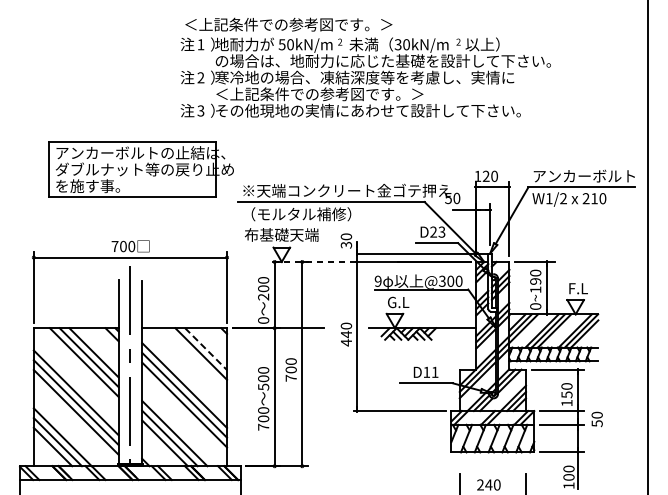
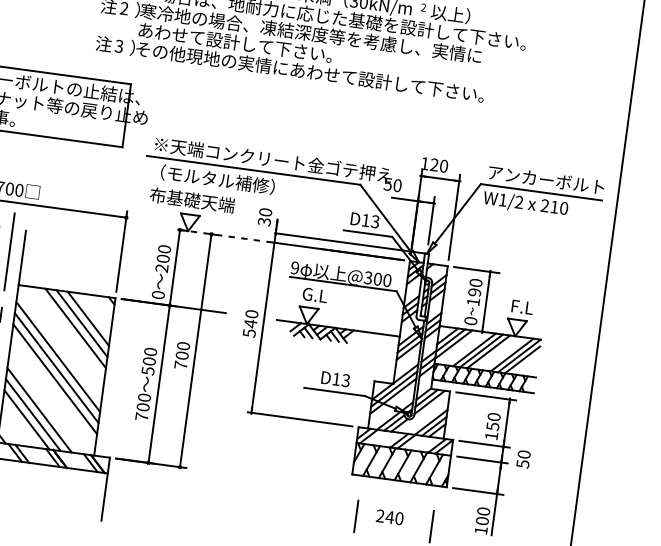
text: (319, 94) -> (256, 45), ＜上記条件での参考図です。＞ -> あわせて設計して下さい。
text: (433, 231) -> (365, 219), D23 -> D13
text: (346, 342) -> (249, 332), 440 -> 540
line: (206, 349) -> (88, 319), dashed -> solid
line: (196, 358) -> (75, 328), added
text: (434, 371) -> (345, 379), D11 -> D13

